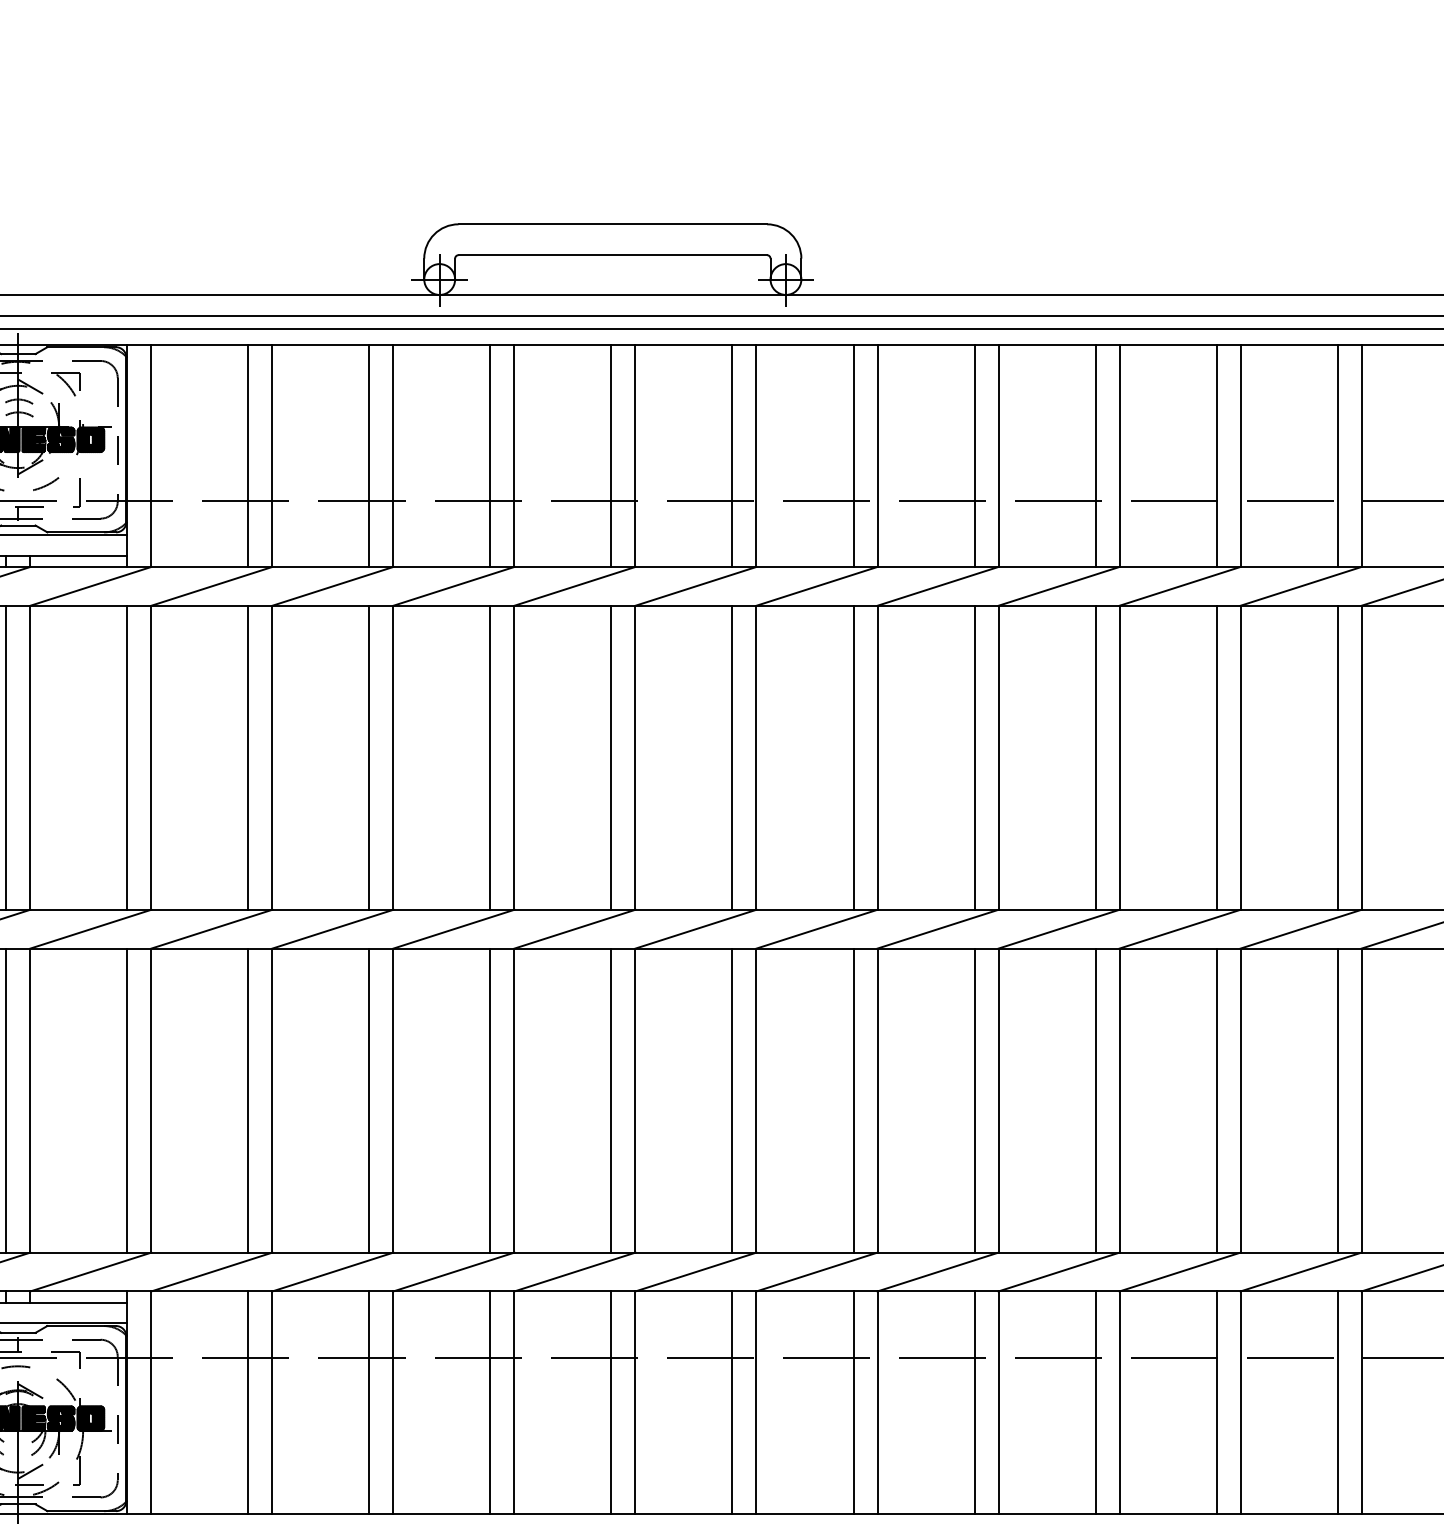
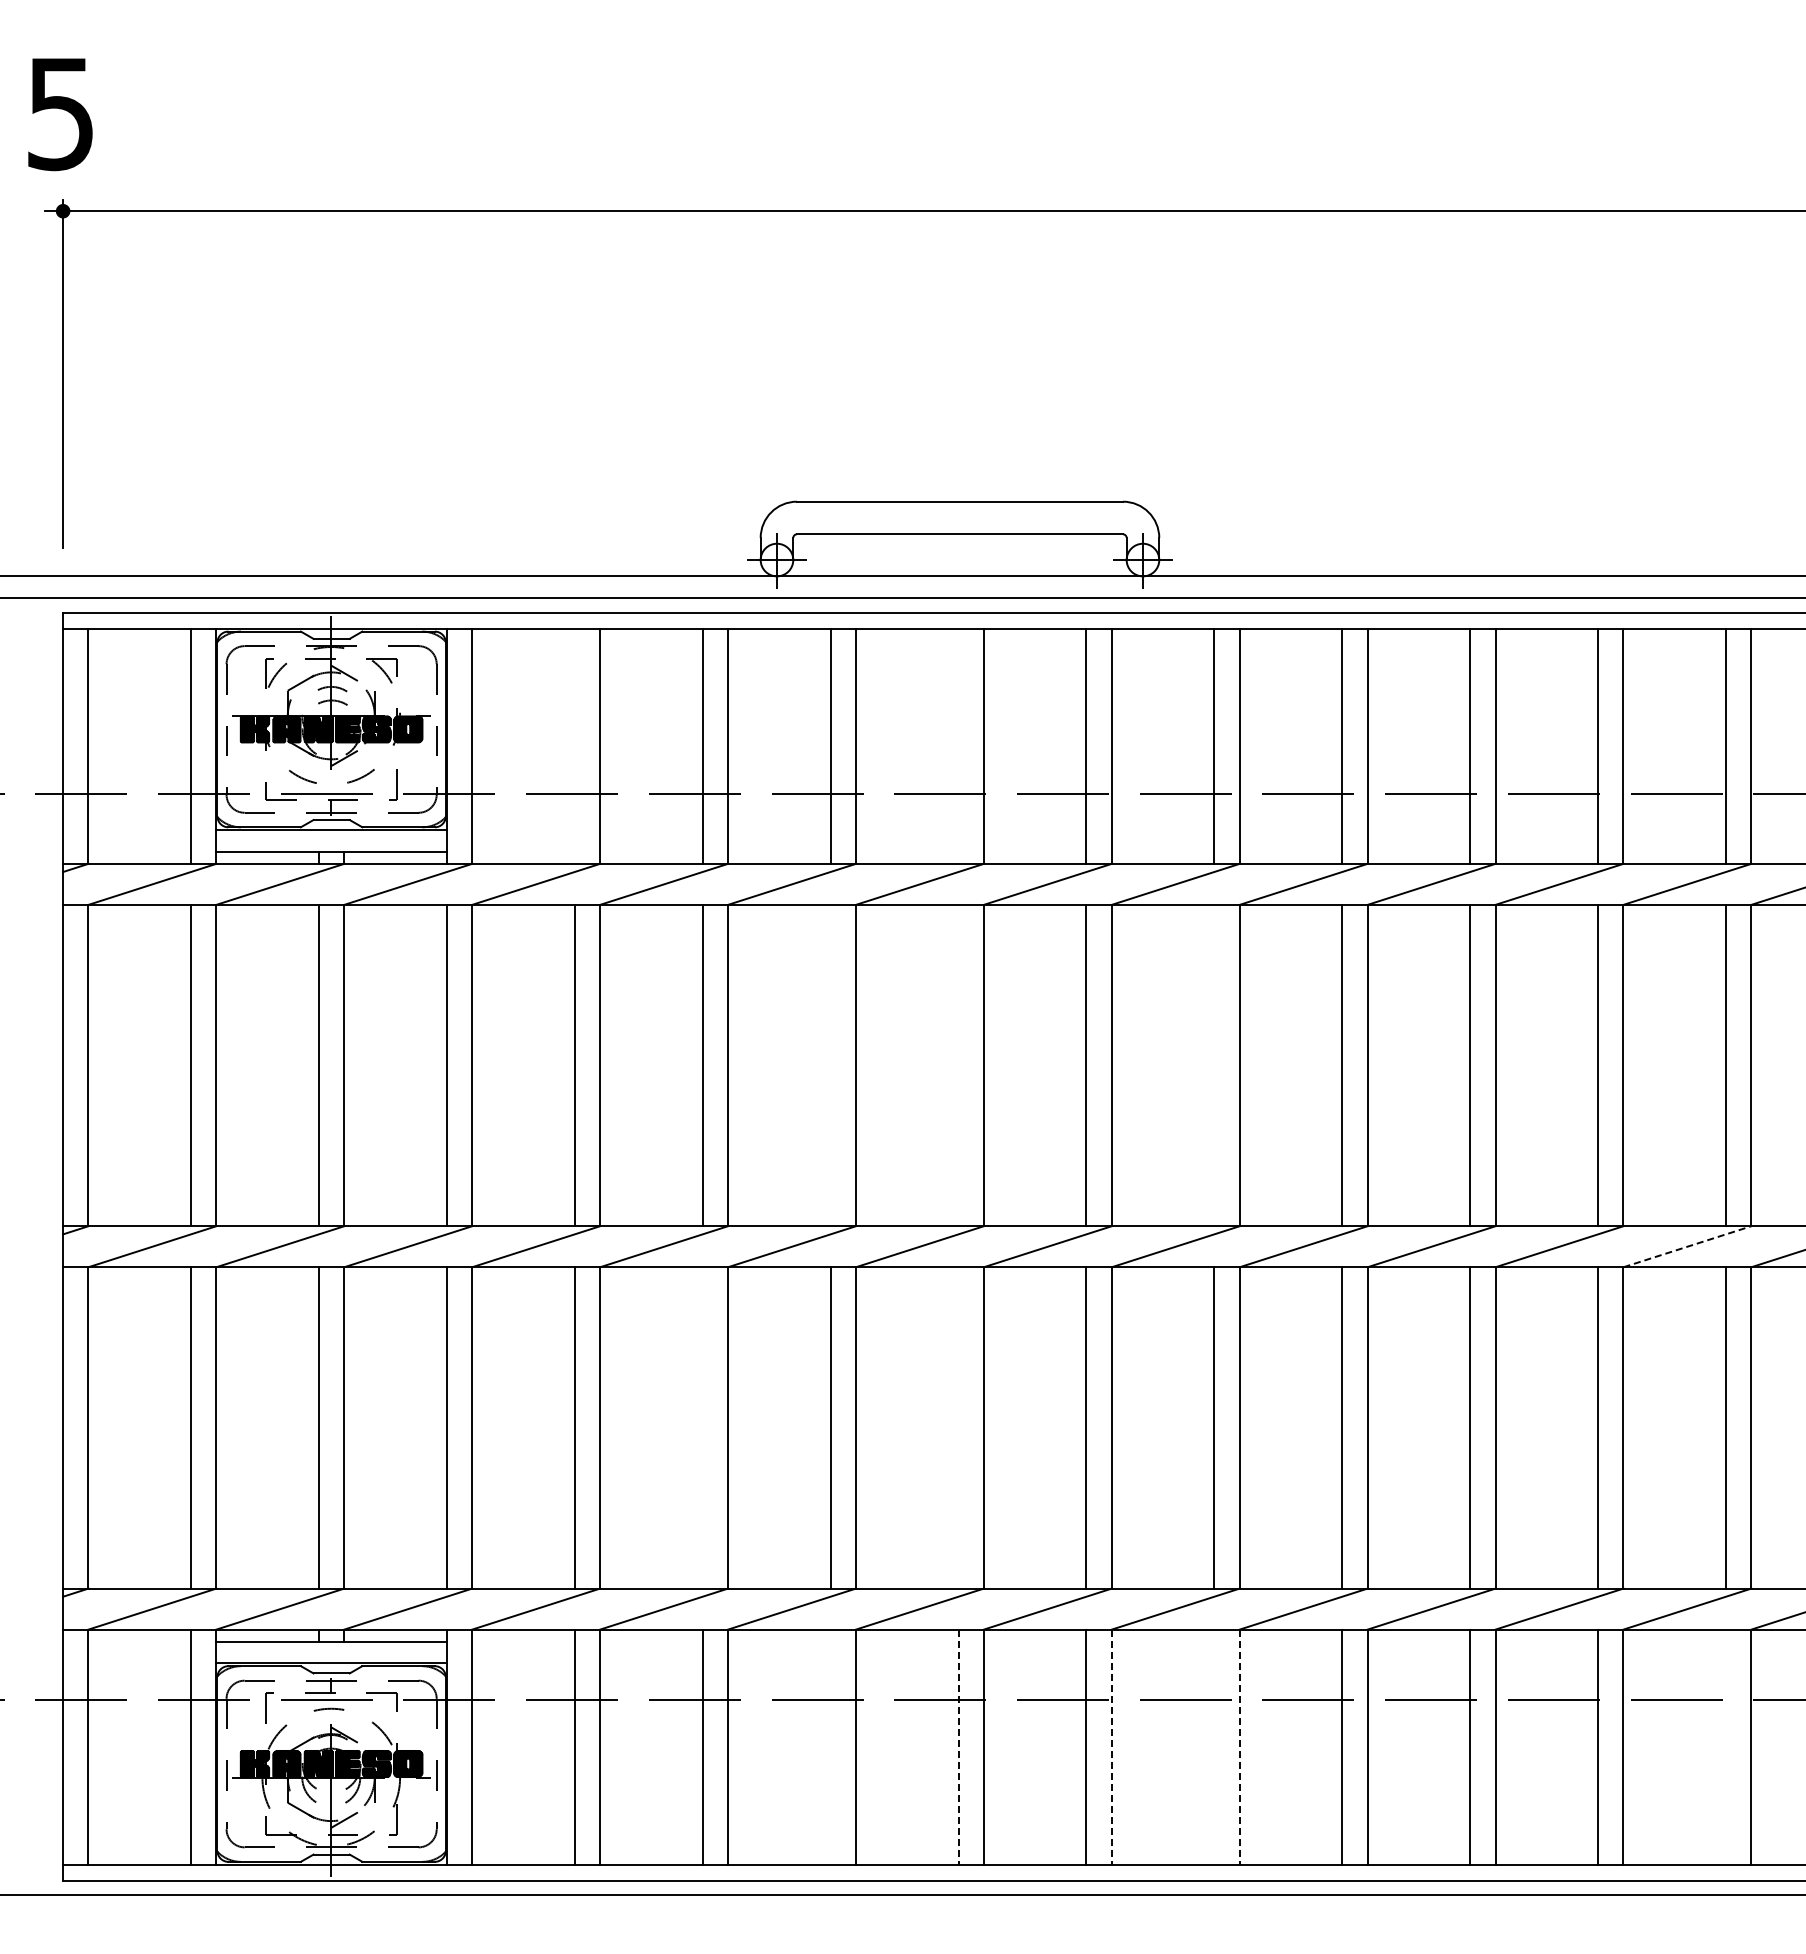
line: (248, 454) -> (574, 745), removed
line: (611, 454) -> (958, 745), removed
line: (490, 757) -> (830, 1065), removed
line: (611, 757) -> (958, 1065), removed
line: (853, 757) -> (1214, 1065), removed
line: (1301, 928) -> (1687, 1246), solid -> dashed
line: (369, 1100) -> (702, 1427), removed
line: (611, 1100) -> (958, 1427), removed
line: (490, 1402) -> (830, 1746), removed
line: (611, 1402) -> (958, 1747), solid -> dashed
line: (756, 1402) -> (1111, 1747), solid -> dashed
line: (853, 1402) -> (1214, 1746), removed
line: (877, 1402) -> (1239, 1747), solid -> dashed
line: (1338, 1402) -> (1726, 1746), removed

